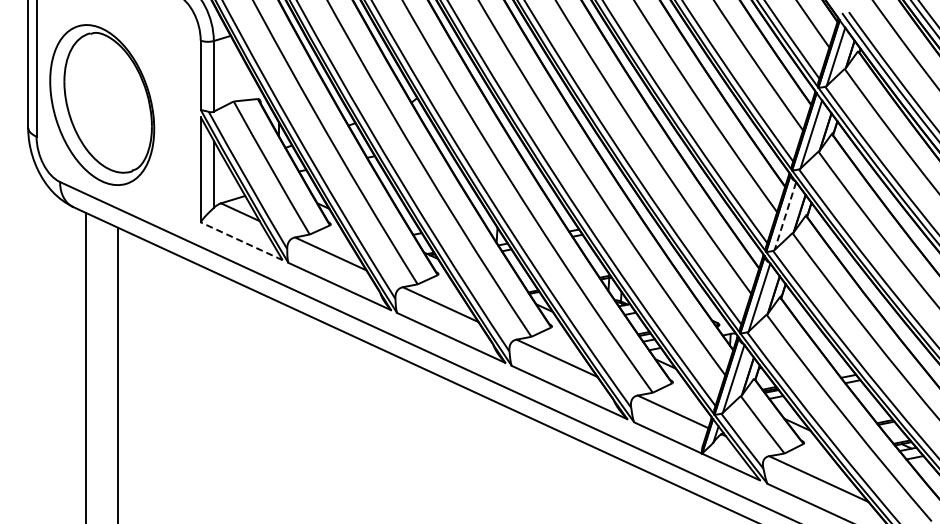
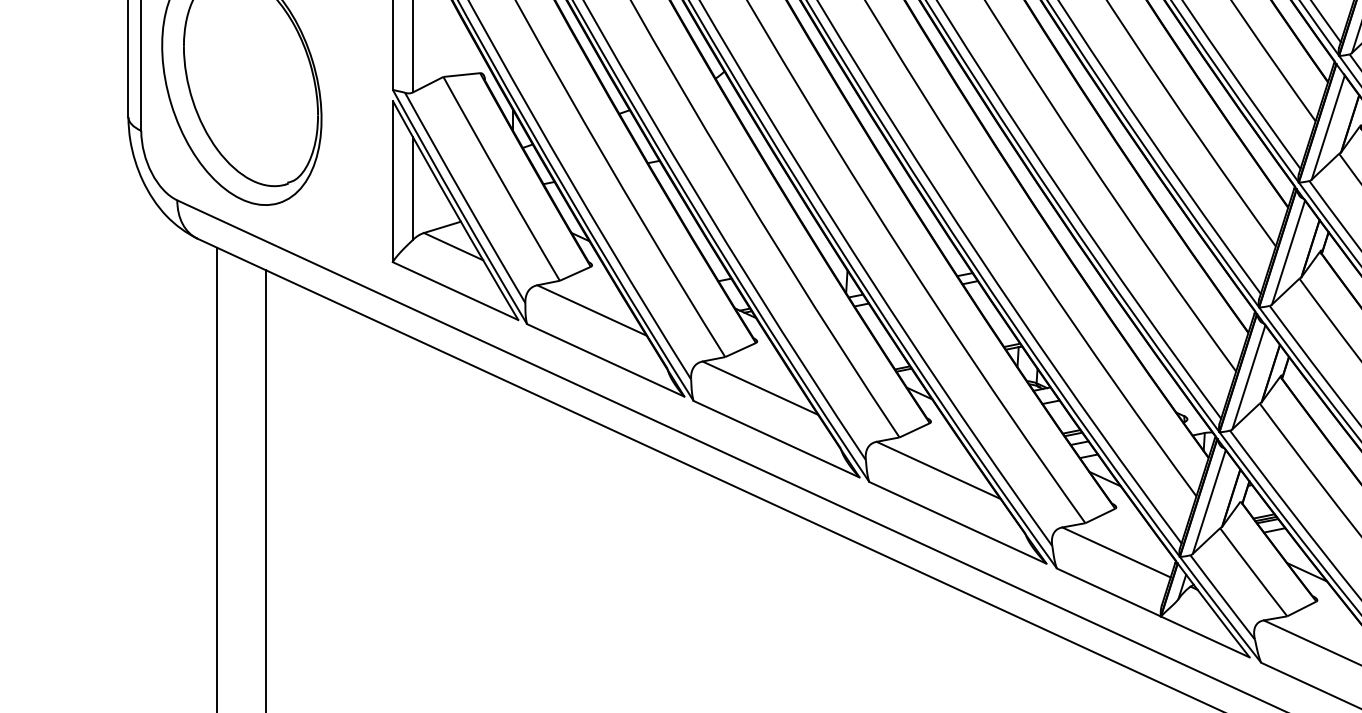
line: (785, 216) -> (1288, 253), dashed -> solid
line: (241, 241) -> (455, 291), dashed -> solid

